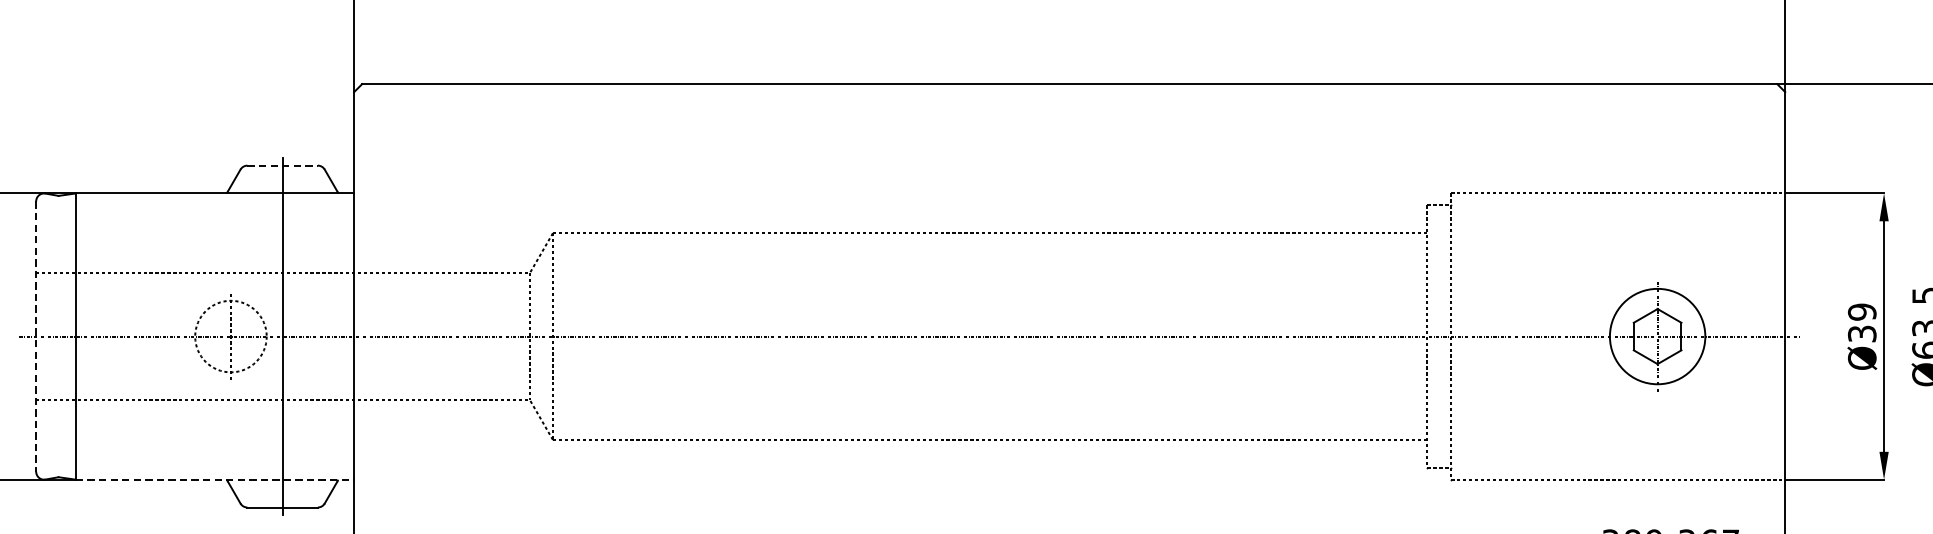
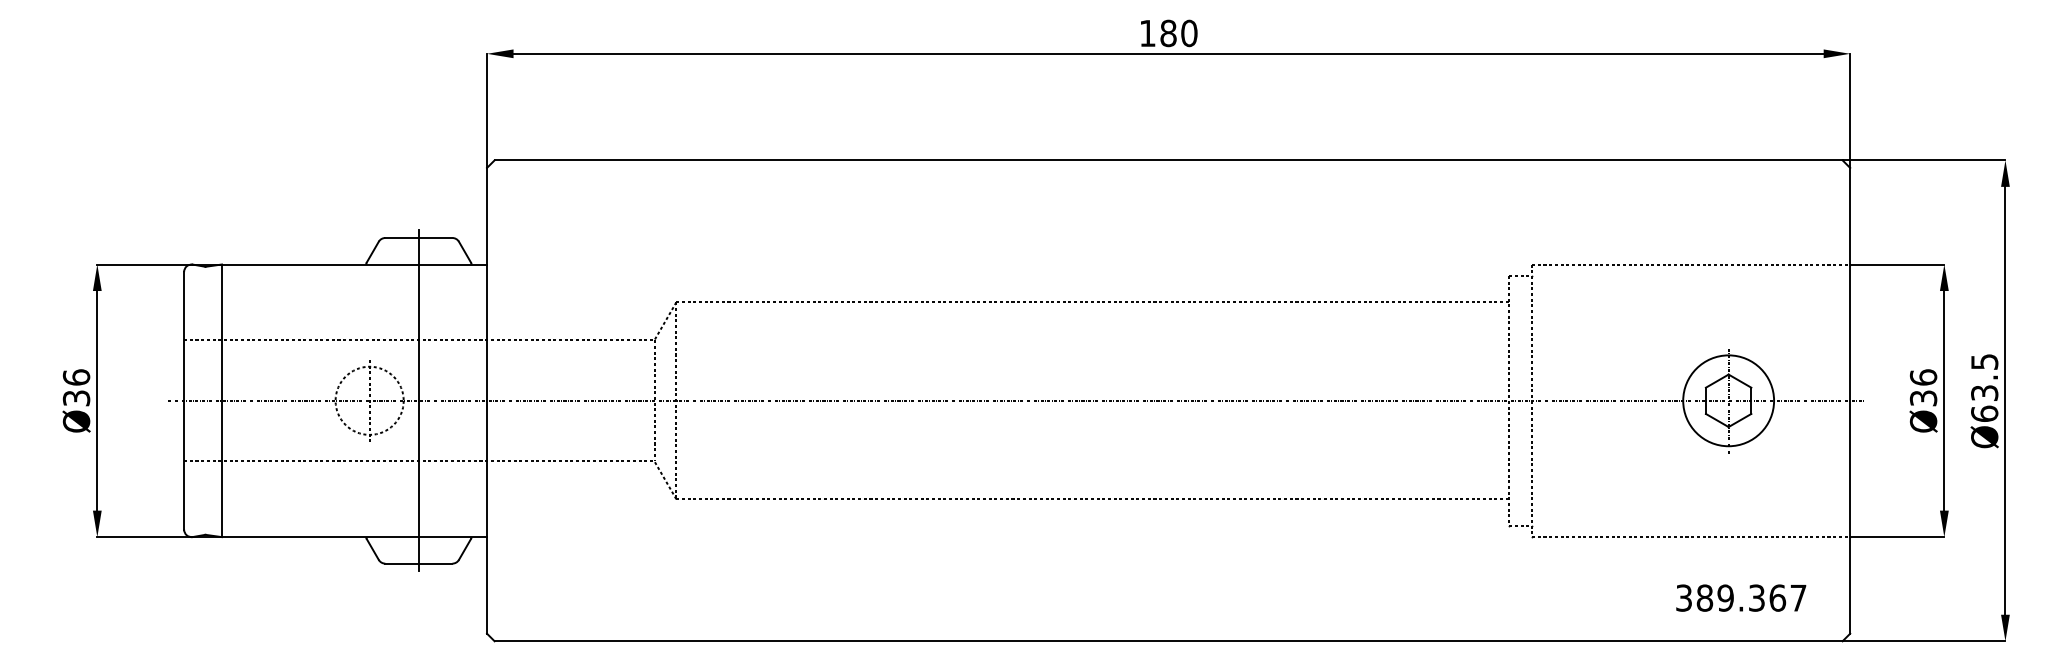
line: (282, 166) -> (418, 238), dashed -> solid
text: (1862, 312) -> (1923, 377), Ø39 -> Ø36
line: (36, 336) -> (184, 400), dashed -> solid
line: (215, 480) -> (354, 537), dashed -> solid

